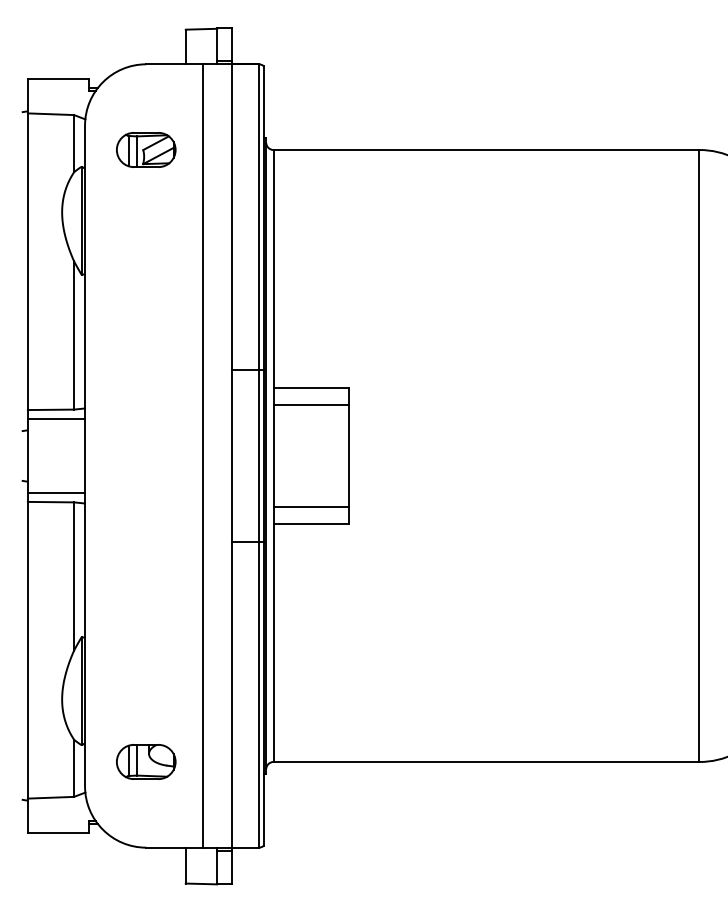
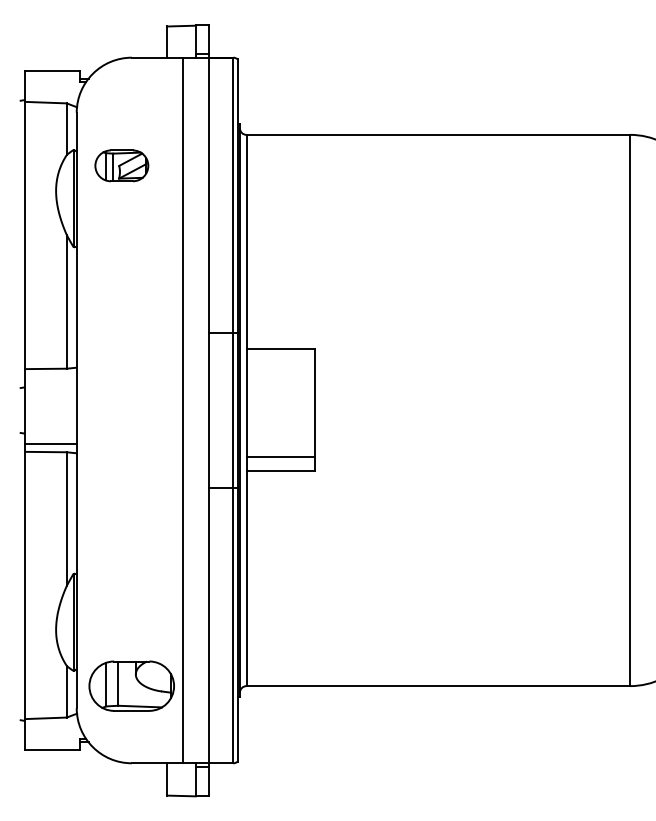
part: (145, 149) -> (121, 165), moved
line: (311, 404) -> (280, 364), removed
line: (55, 419) -> (50, 377), removed
part: (145, 761) -> (131, 685), size x1.6

